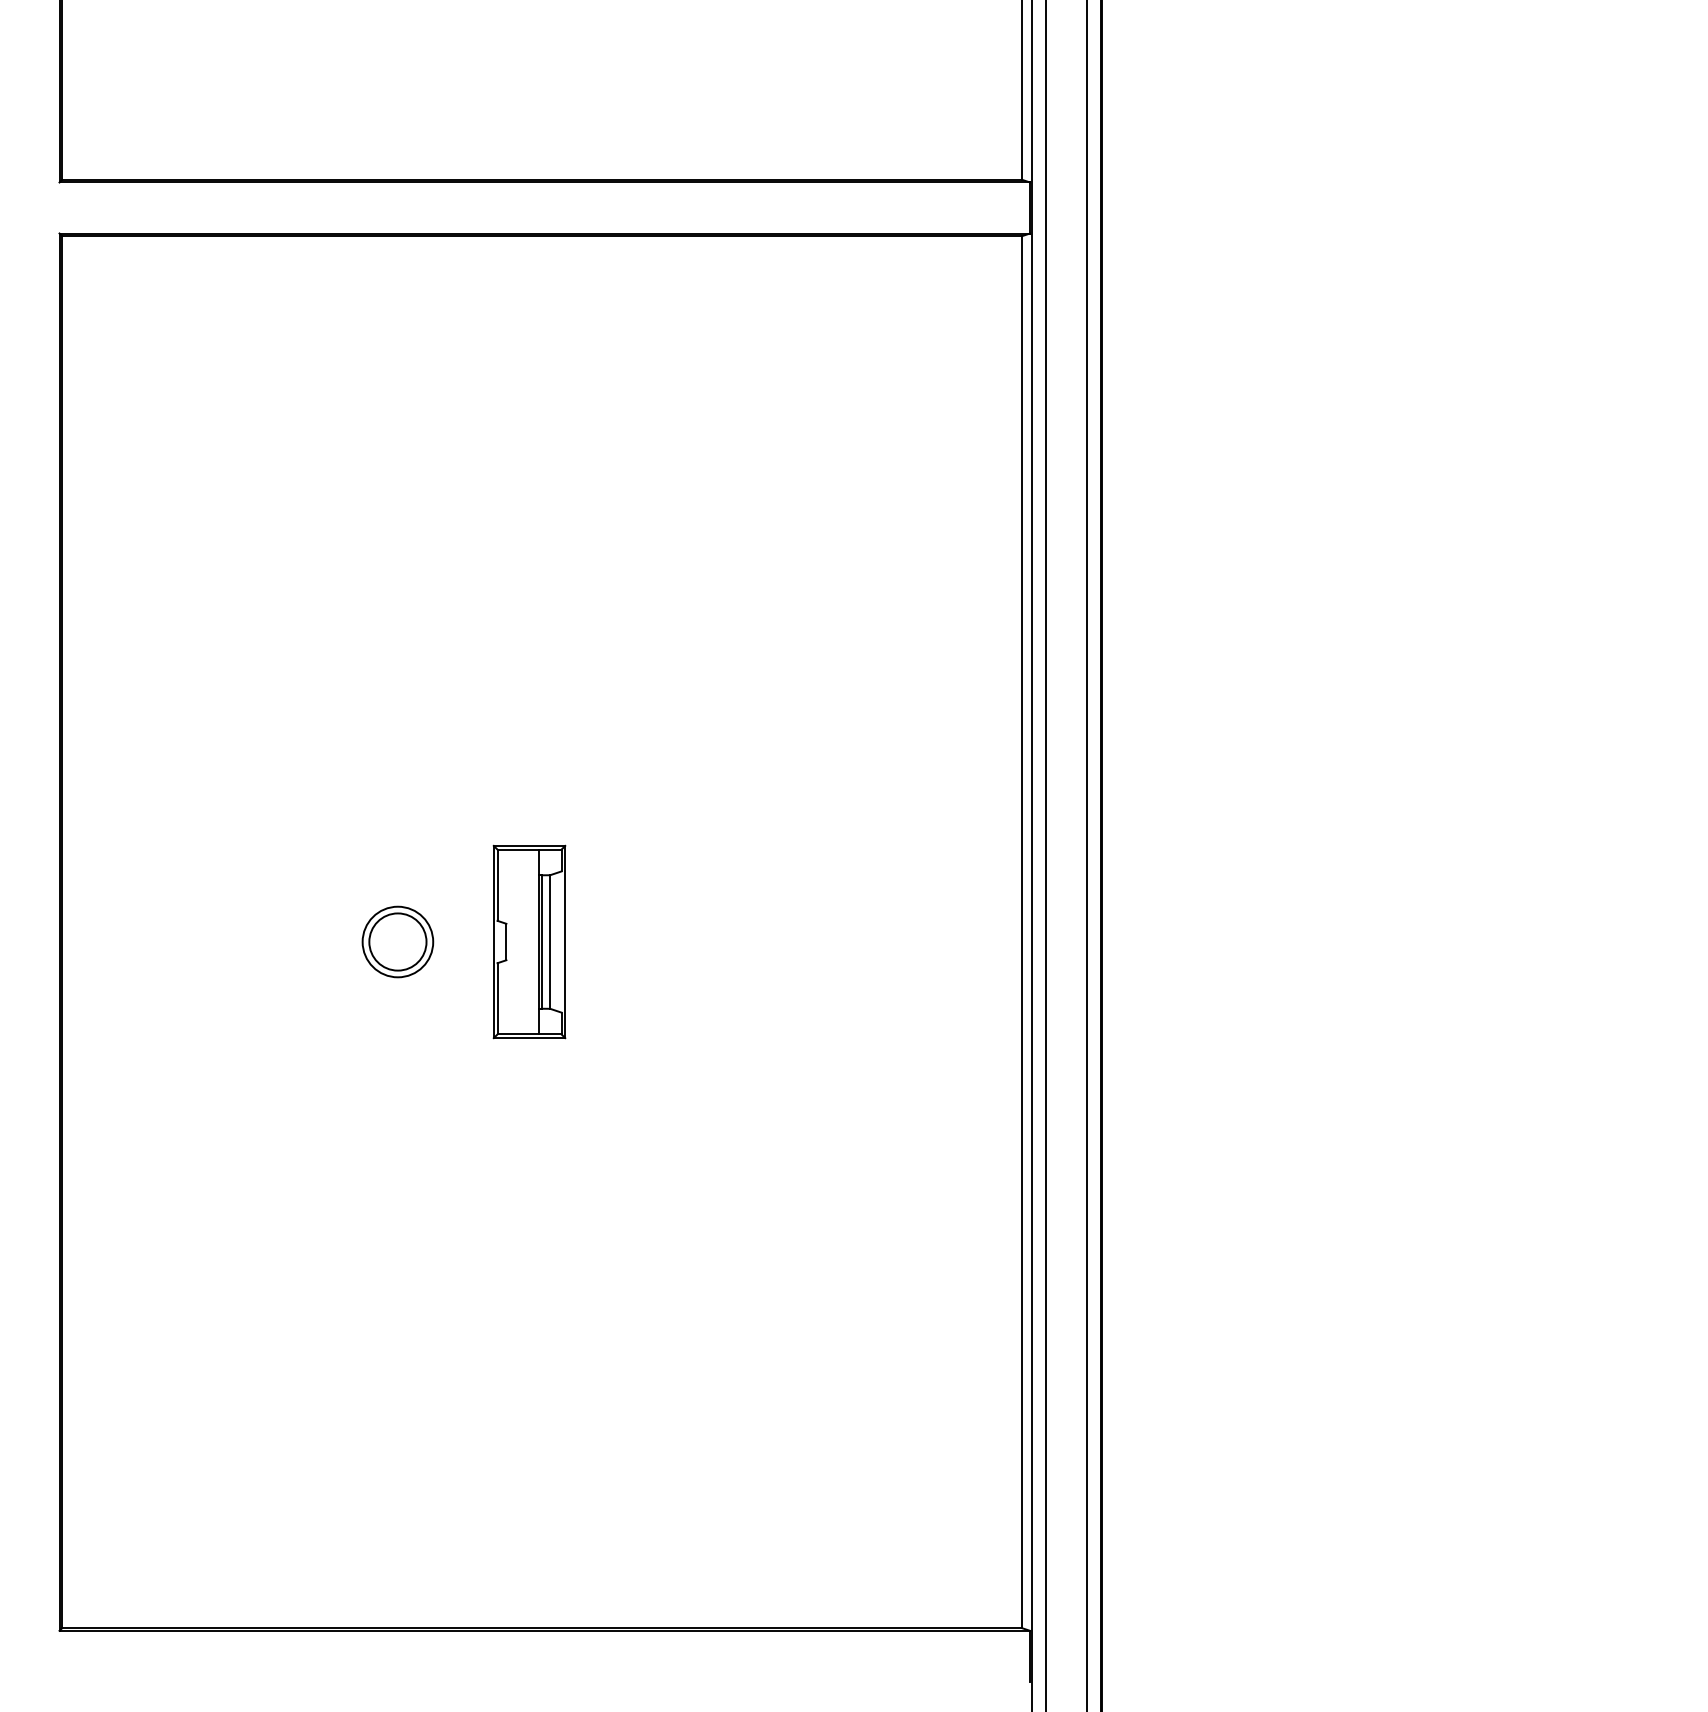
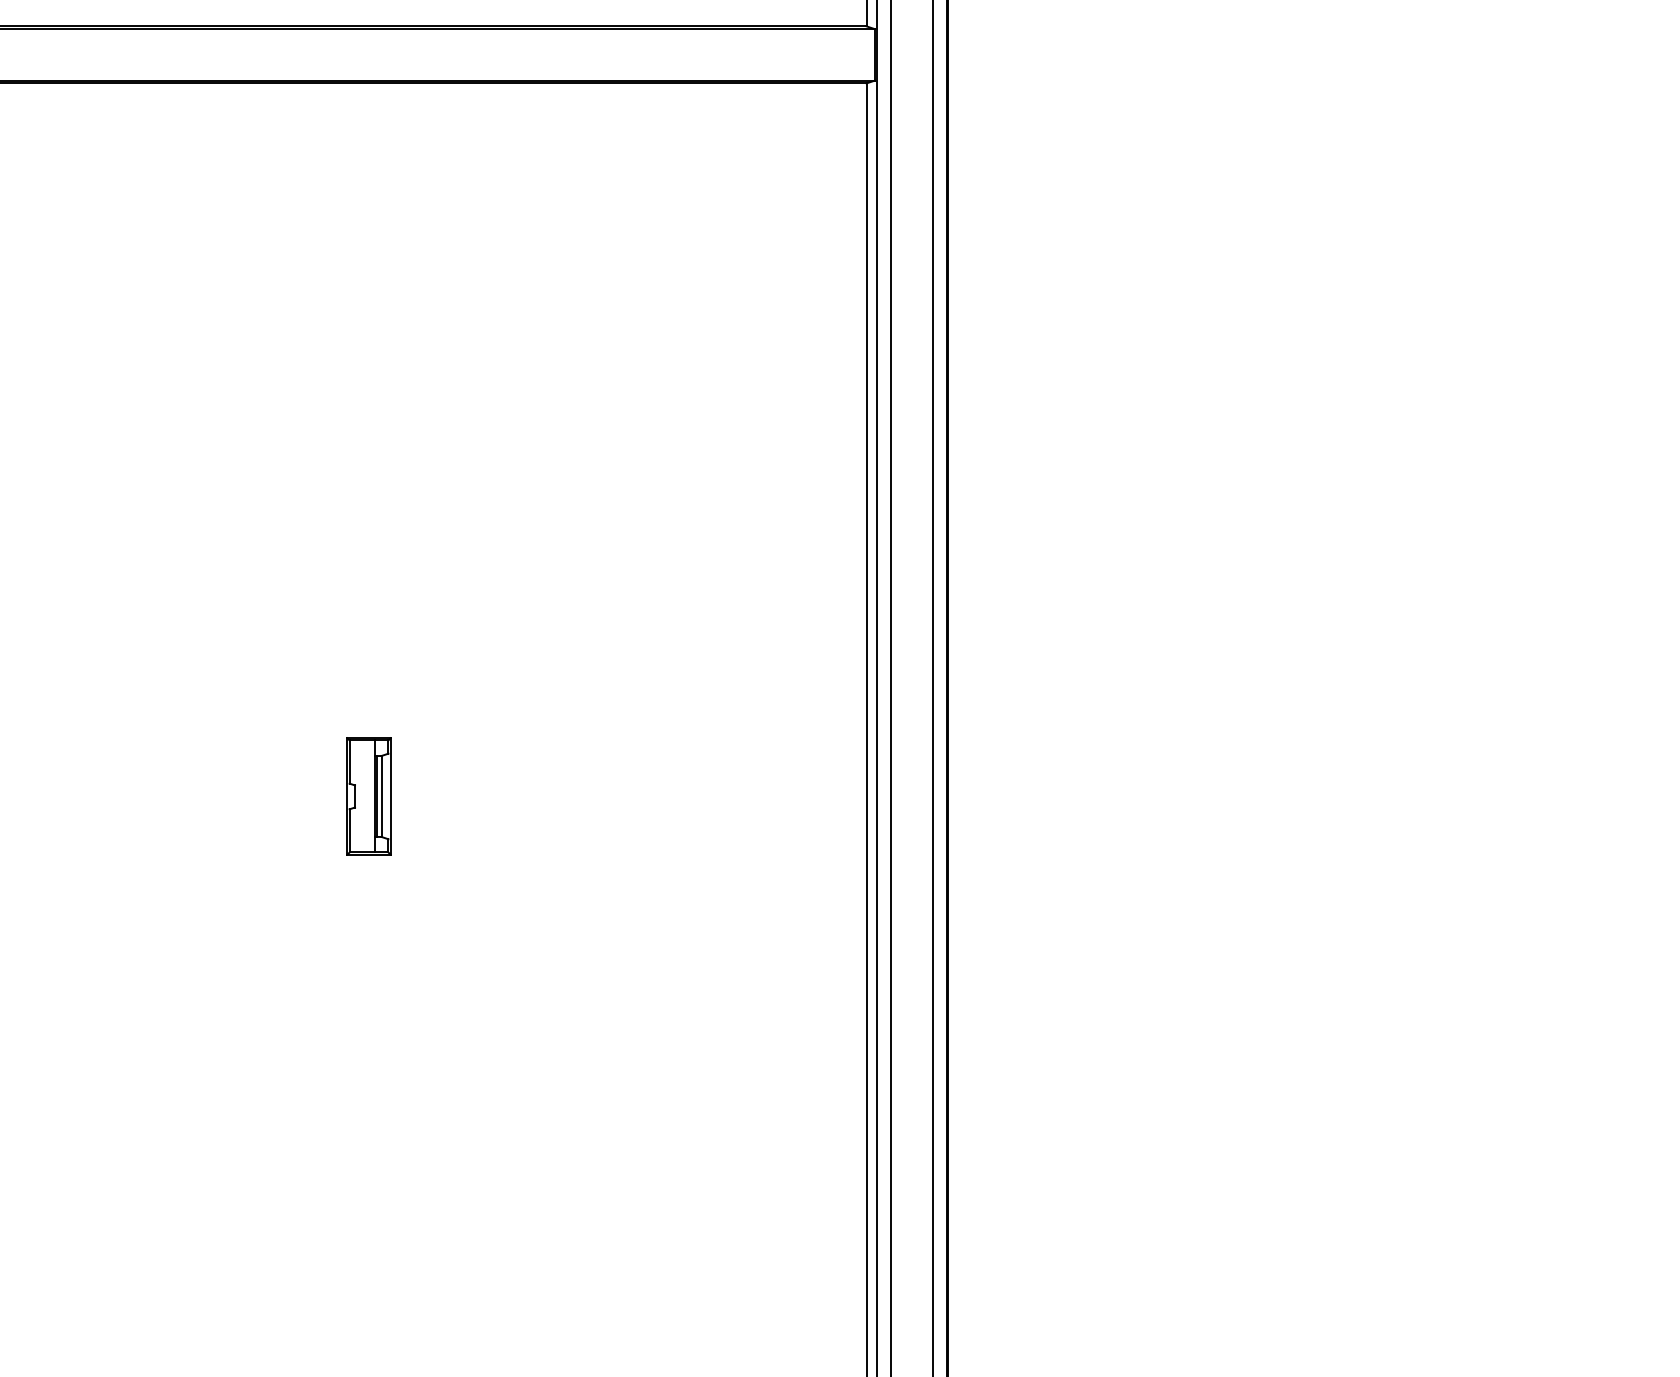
part: (397, 941) -> (235, 795), removed
part: (529, 941) -> (369, 795), size x0.6

